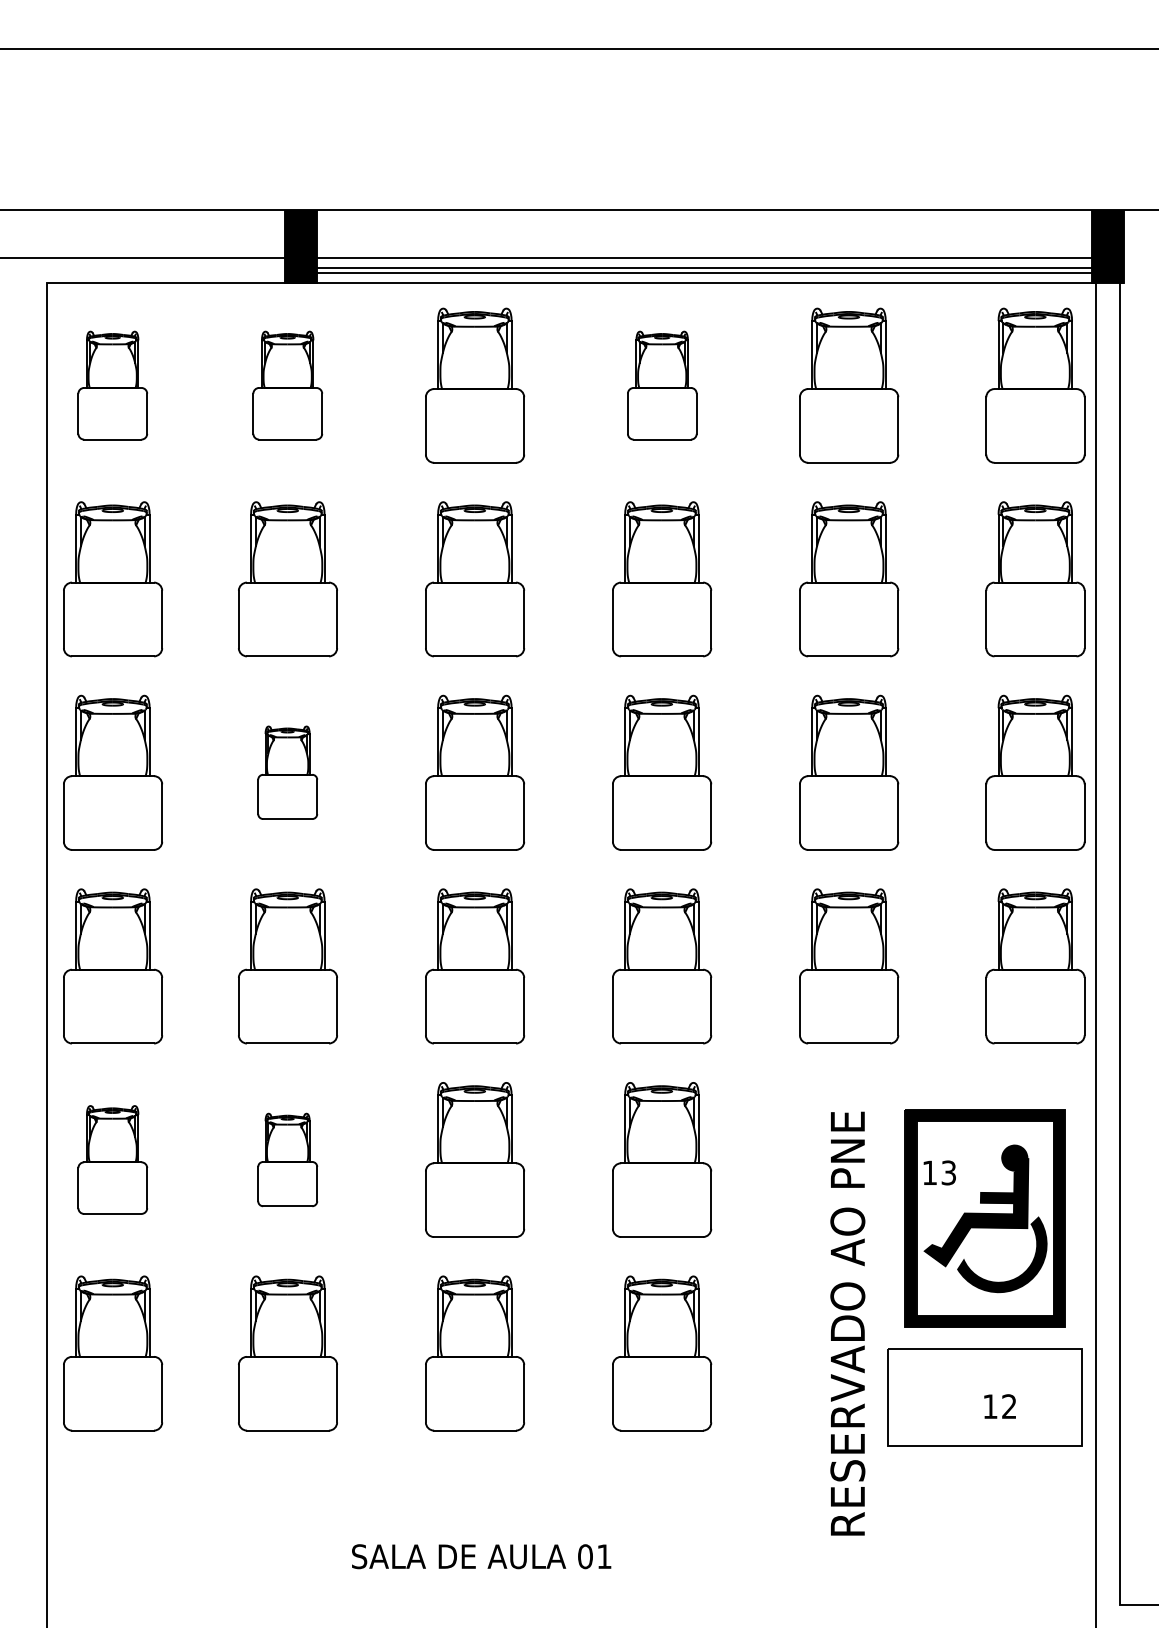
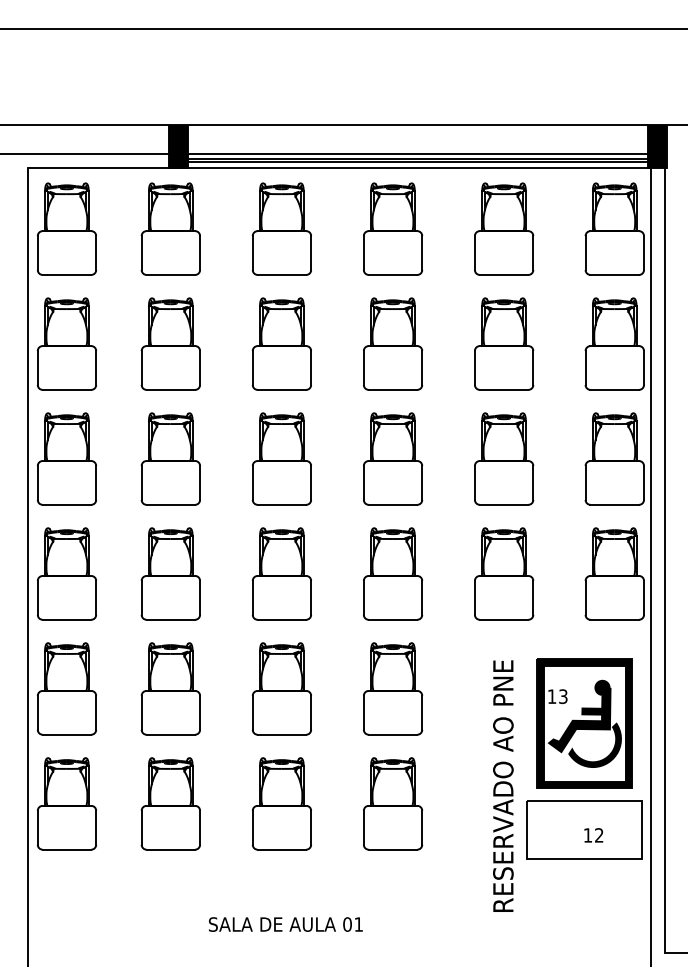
part: (112, 384) -> (66, 228), size x1.43
part: (287, 384) -> (170, 228), size x1.43
part: (662, 384) -> (393, 228), size x1.43
part: (287, 771) -> (170, 458), size x1.67
part: (112, 1159) -> (66, 688), size x1.43
part: (287, 1159) -> (170, 688), size x1.67

